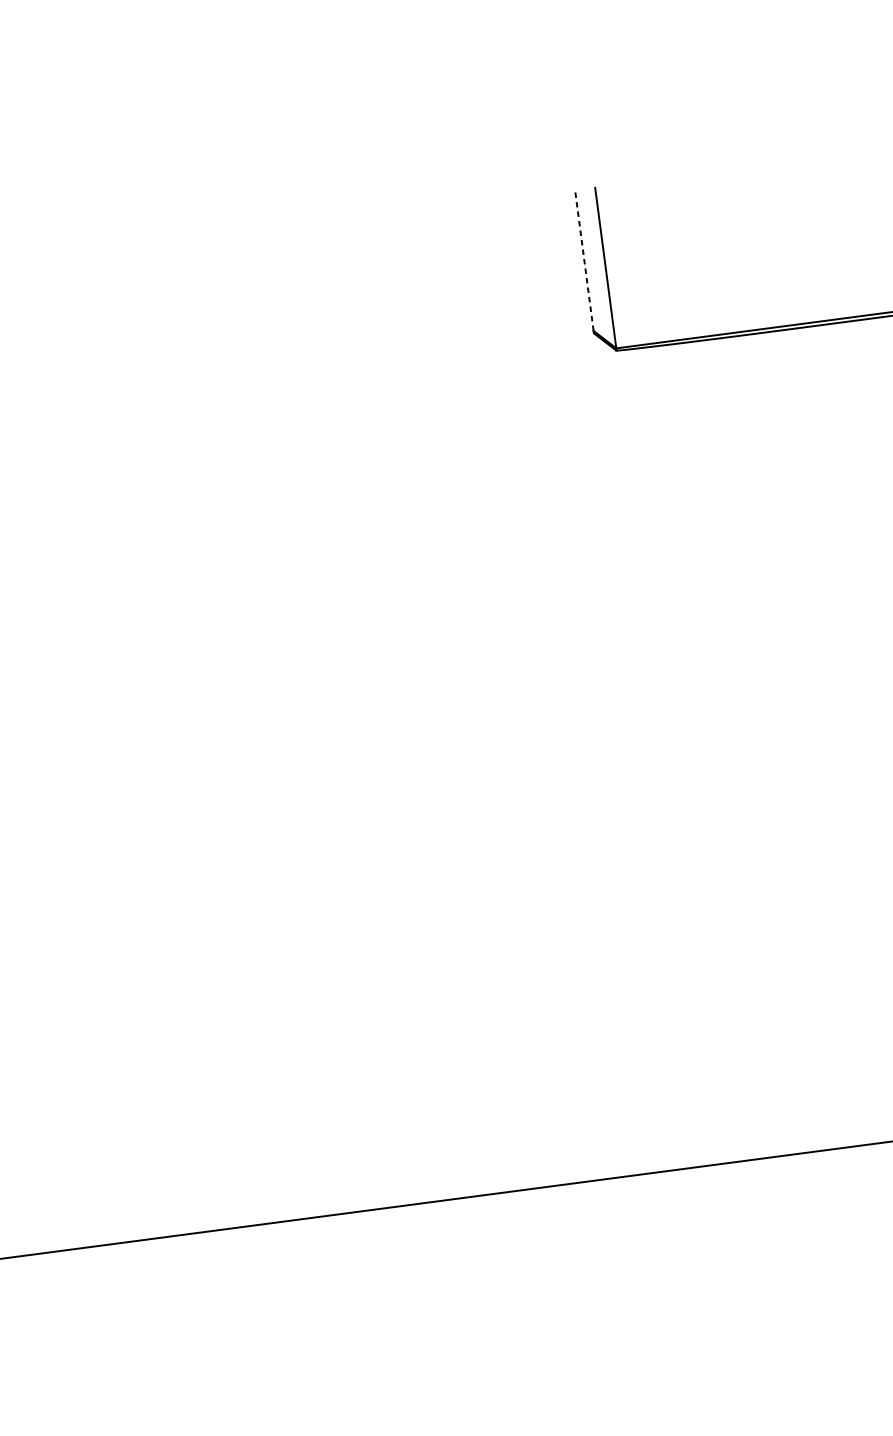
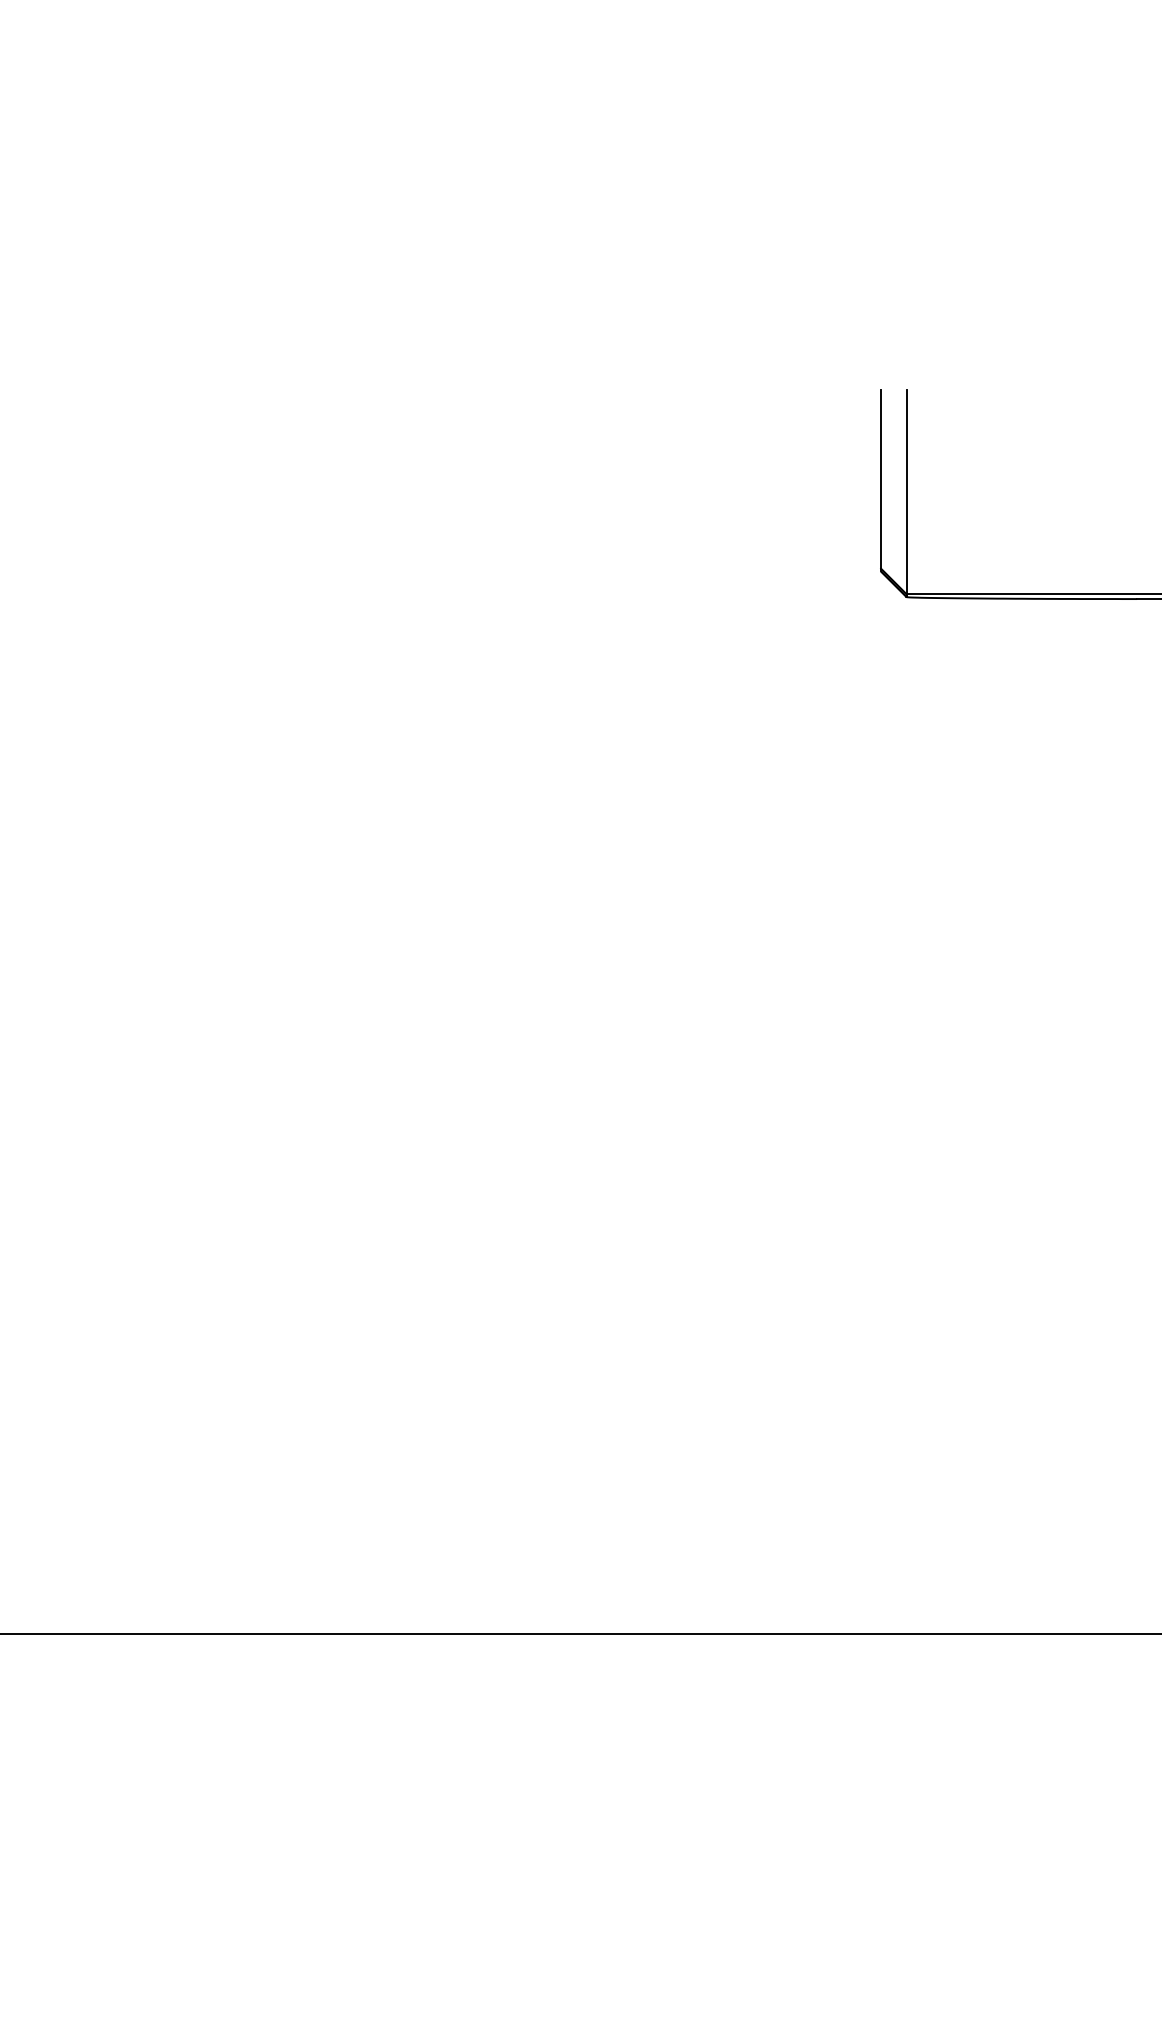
line: (584, 260) -> (881, 479), dashed -> solid

